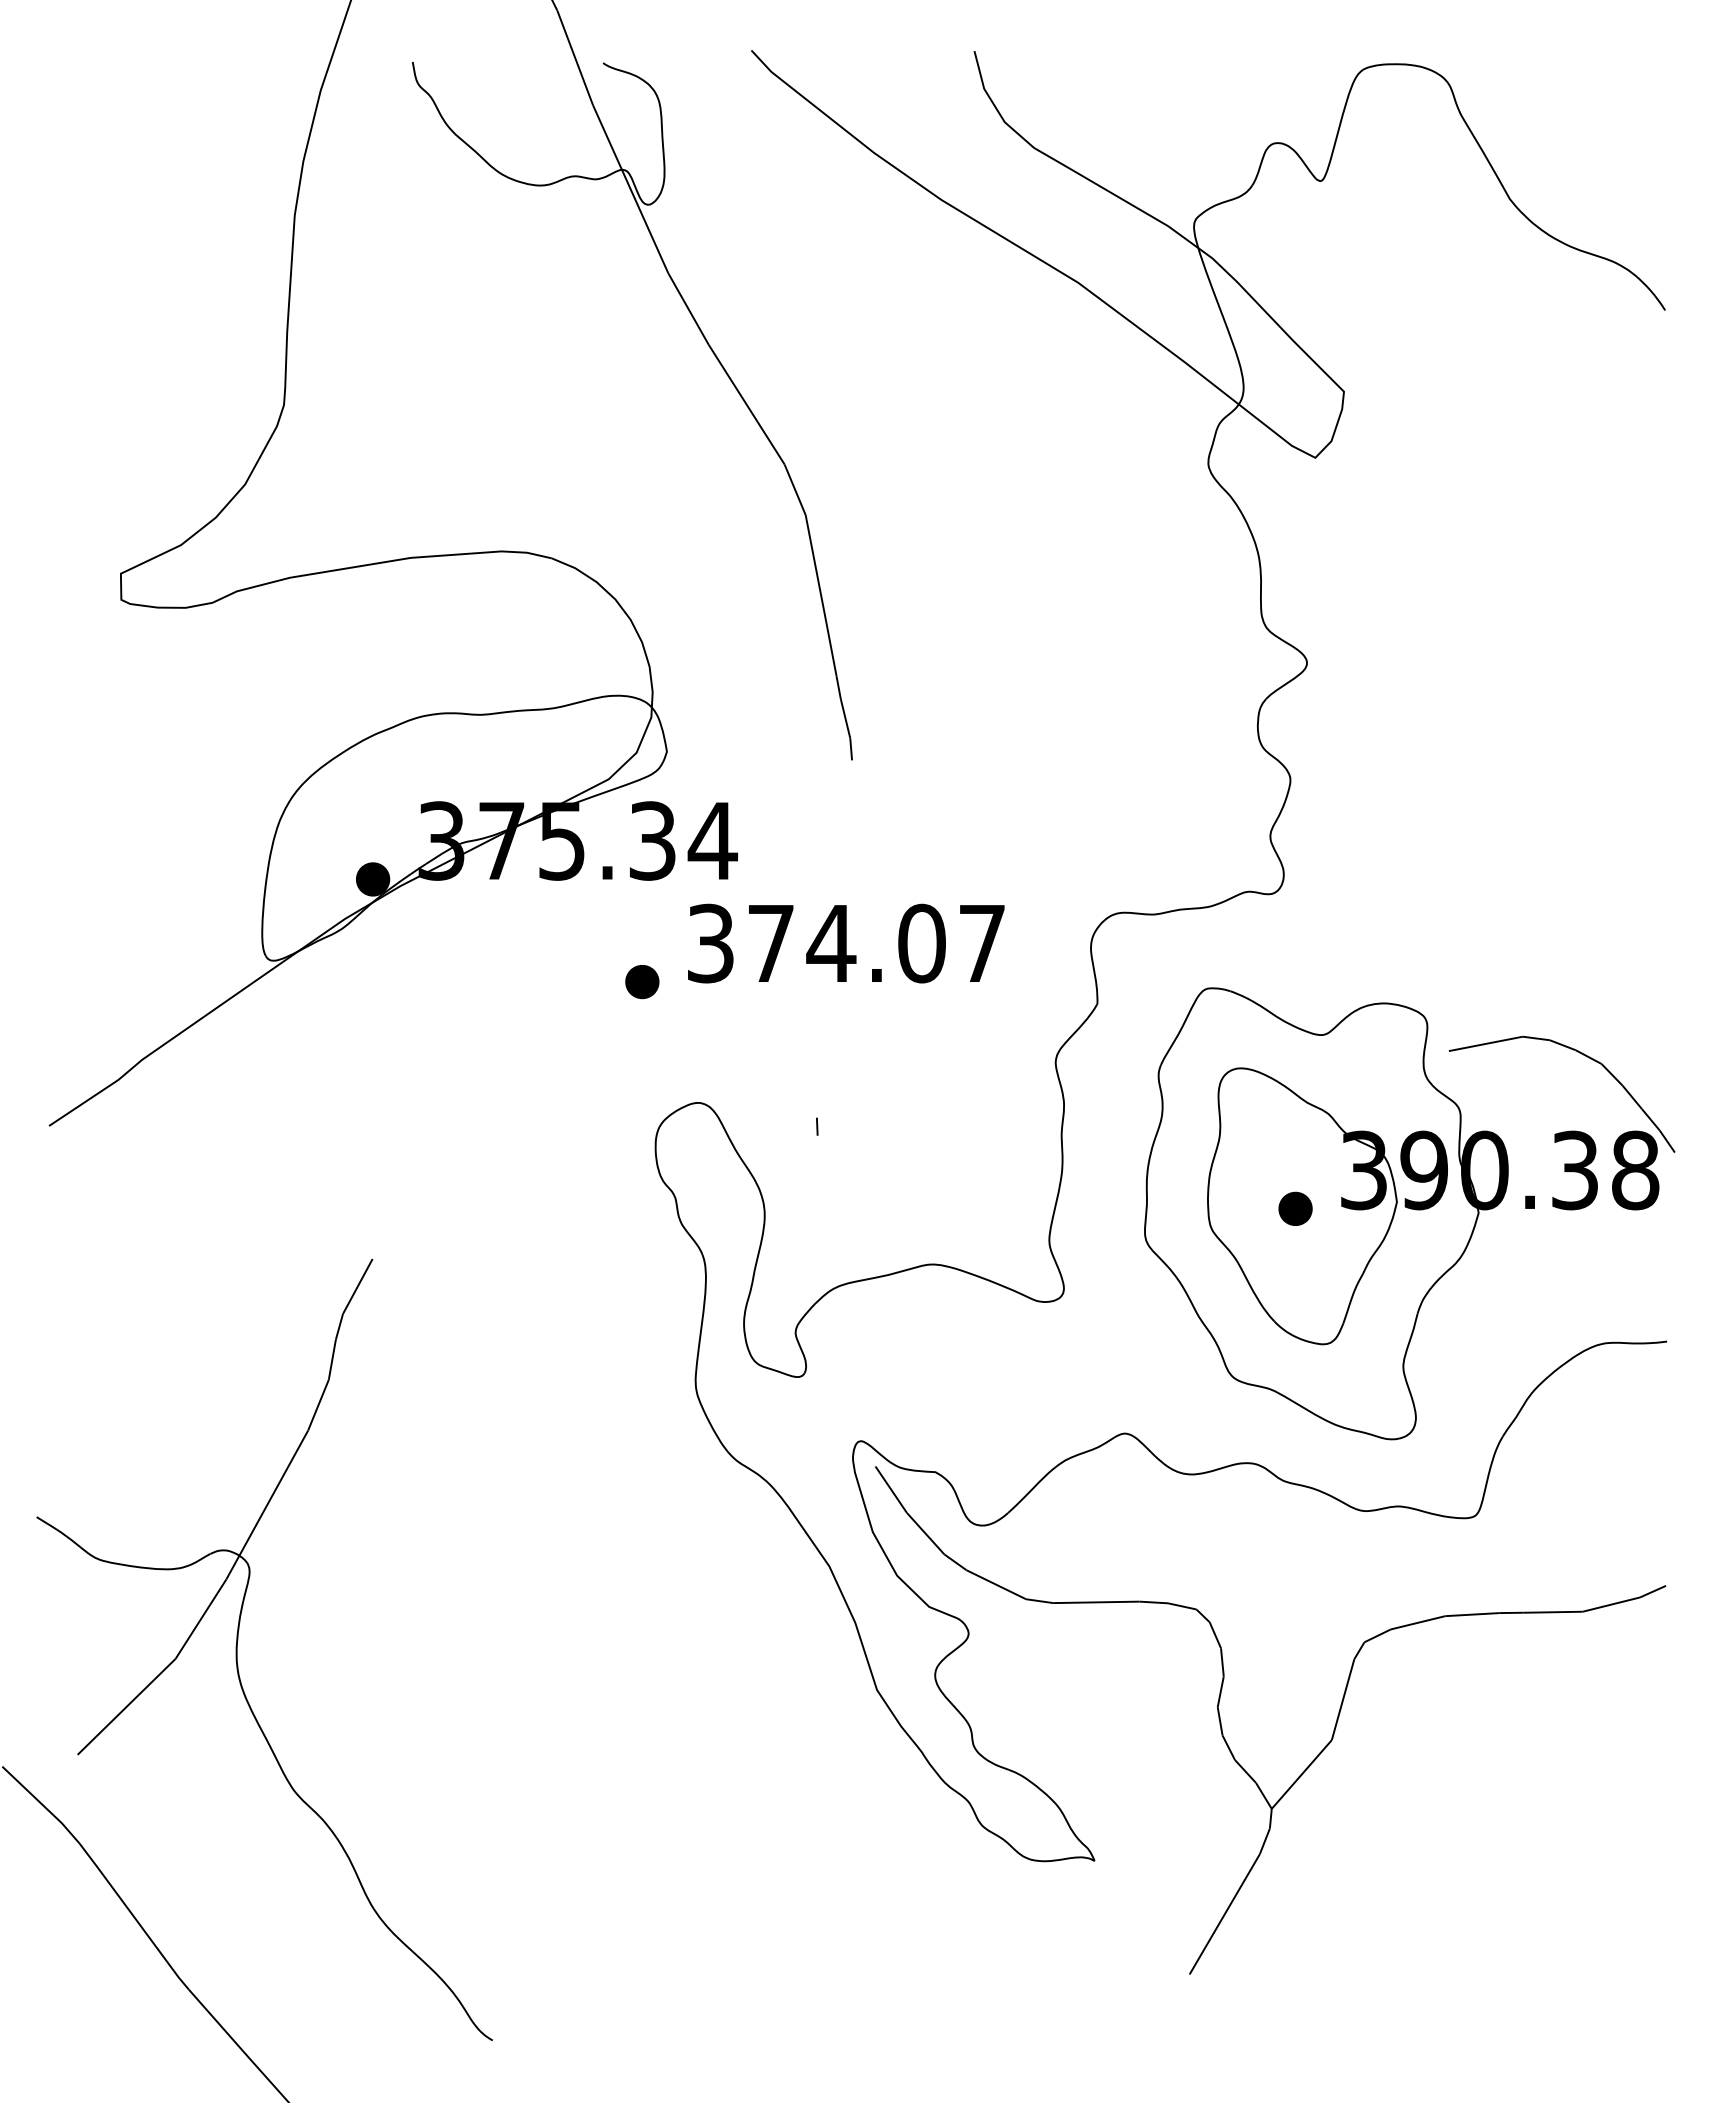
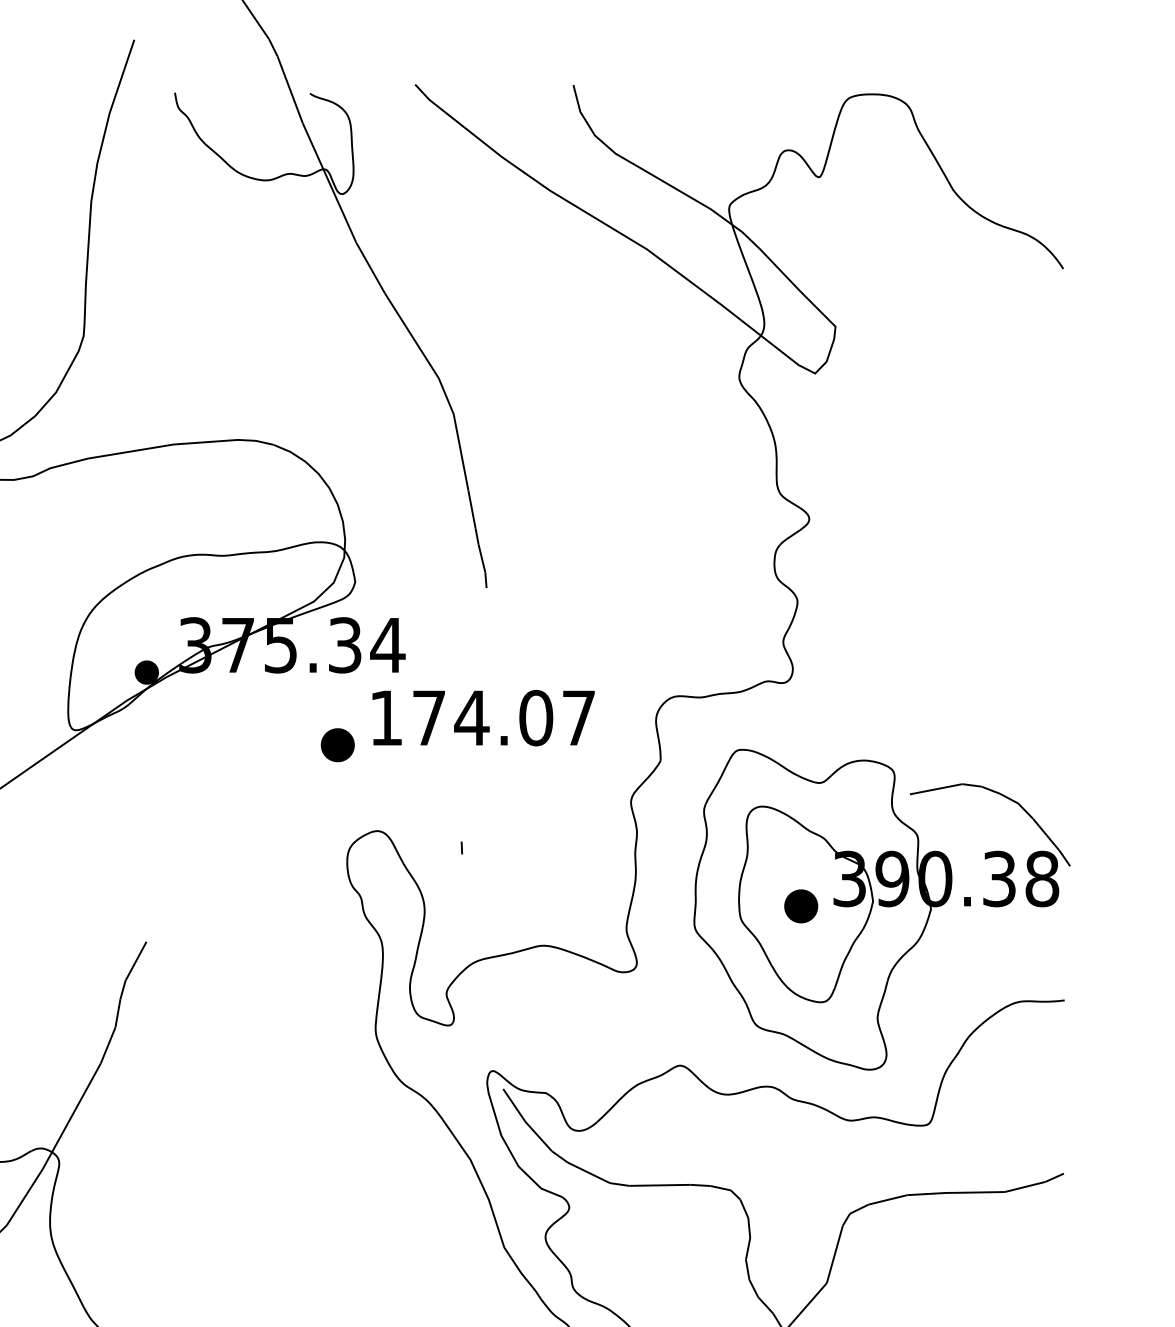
text: (710, 943) -> (386, 718), 374.07 -> 174.07
part: (642, 982) -> (337, 745), size x1.4
part: (1295, 1208) -> (801, 905), size x1.4

